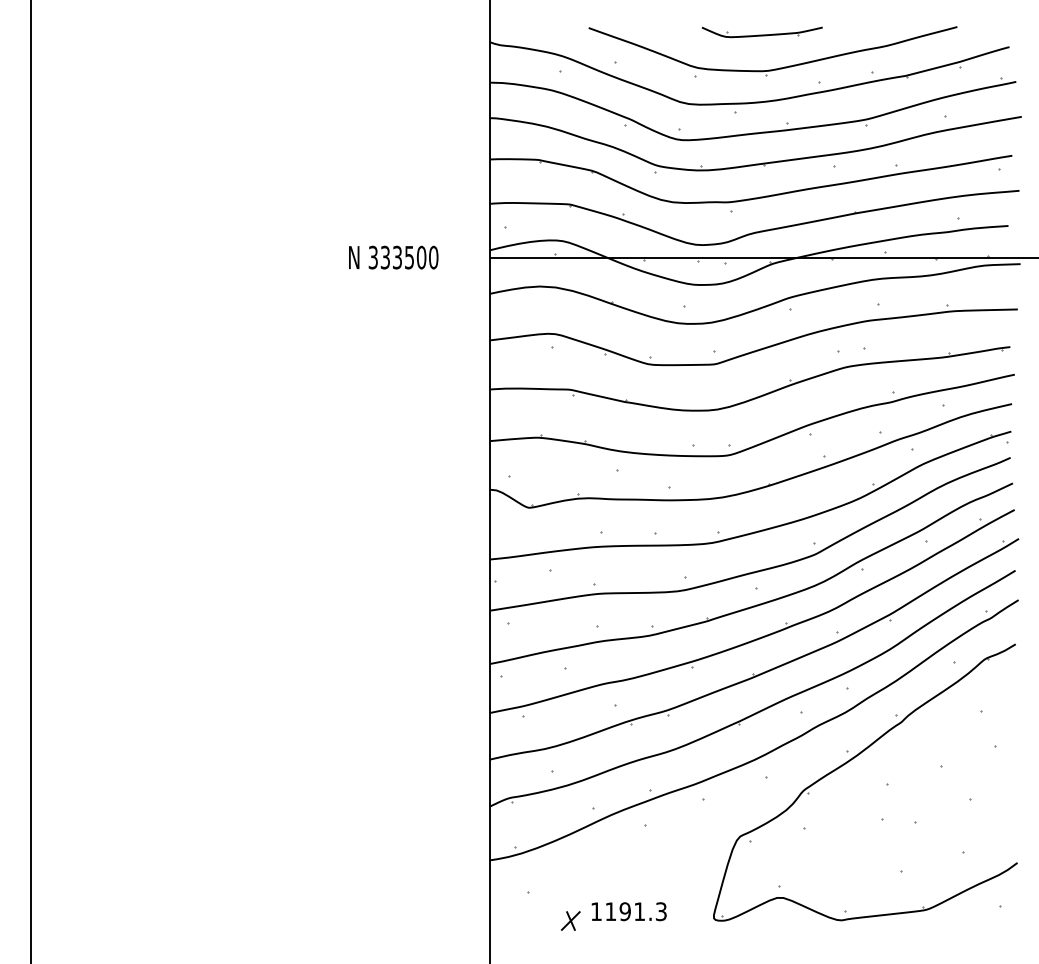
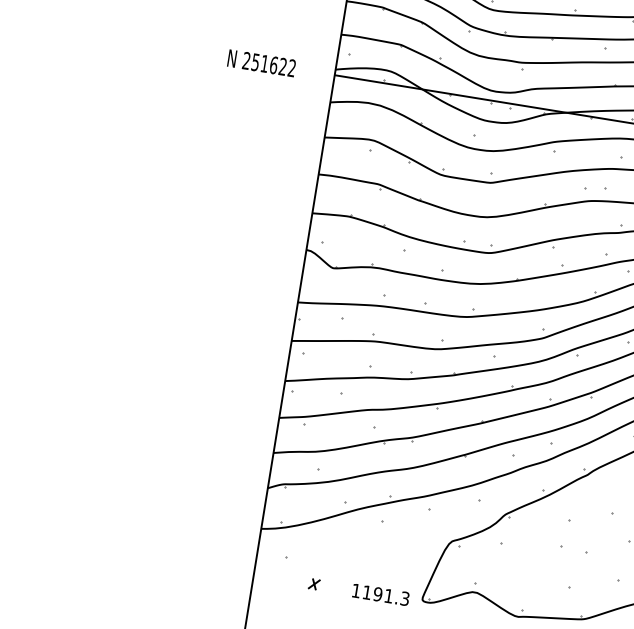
text: (403, 257) -> (269, 64), 333500 -> 251622
text: (628, 911) -> (380, 594), moved
part: (570, 920) -> (314, 583), size x0.7

